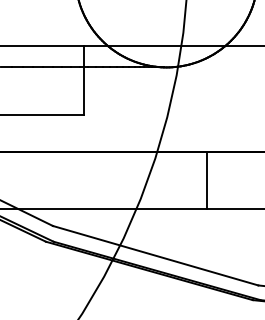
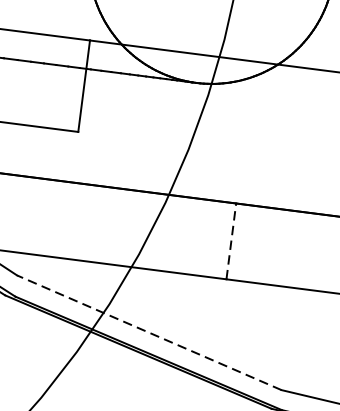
line: (207, 180) -> (231, 241), solid -> dashed
line: (155, 255) -> (149, 332), solid -> dashed

